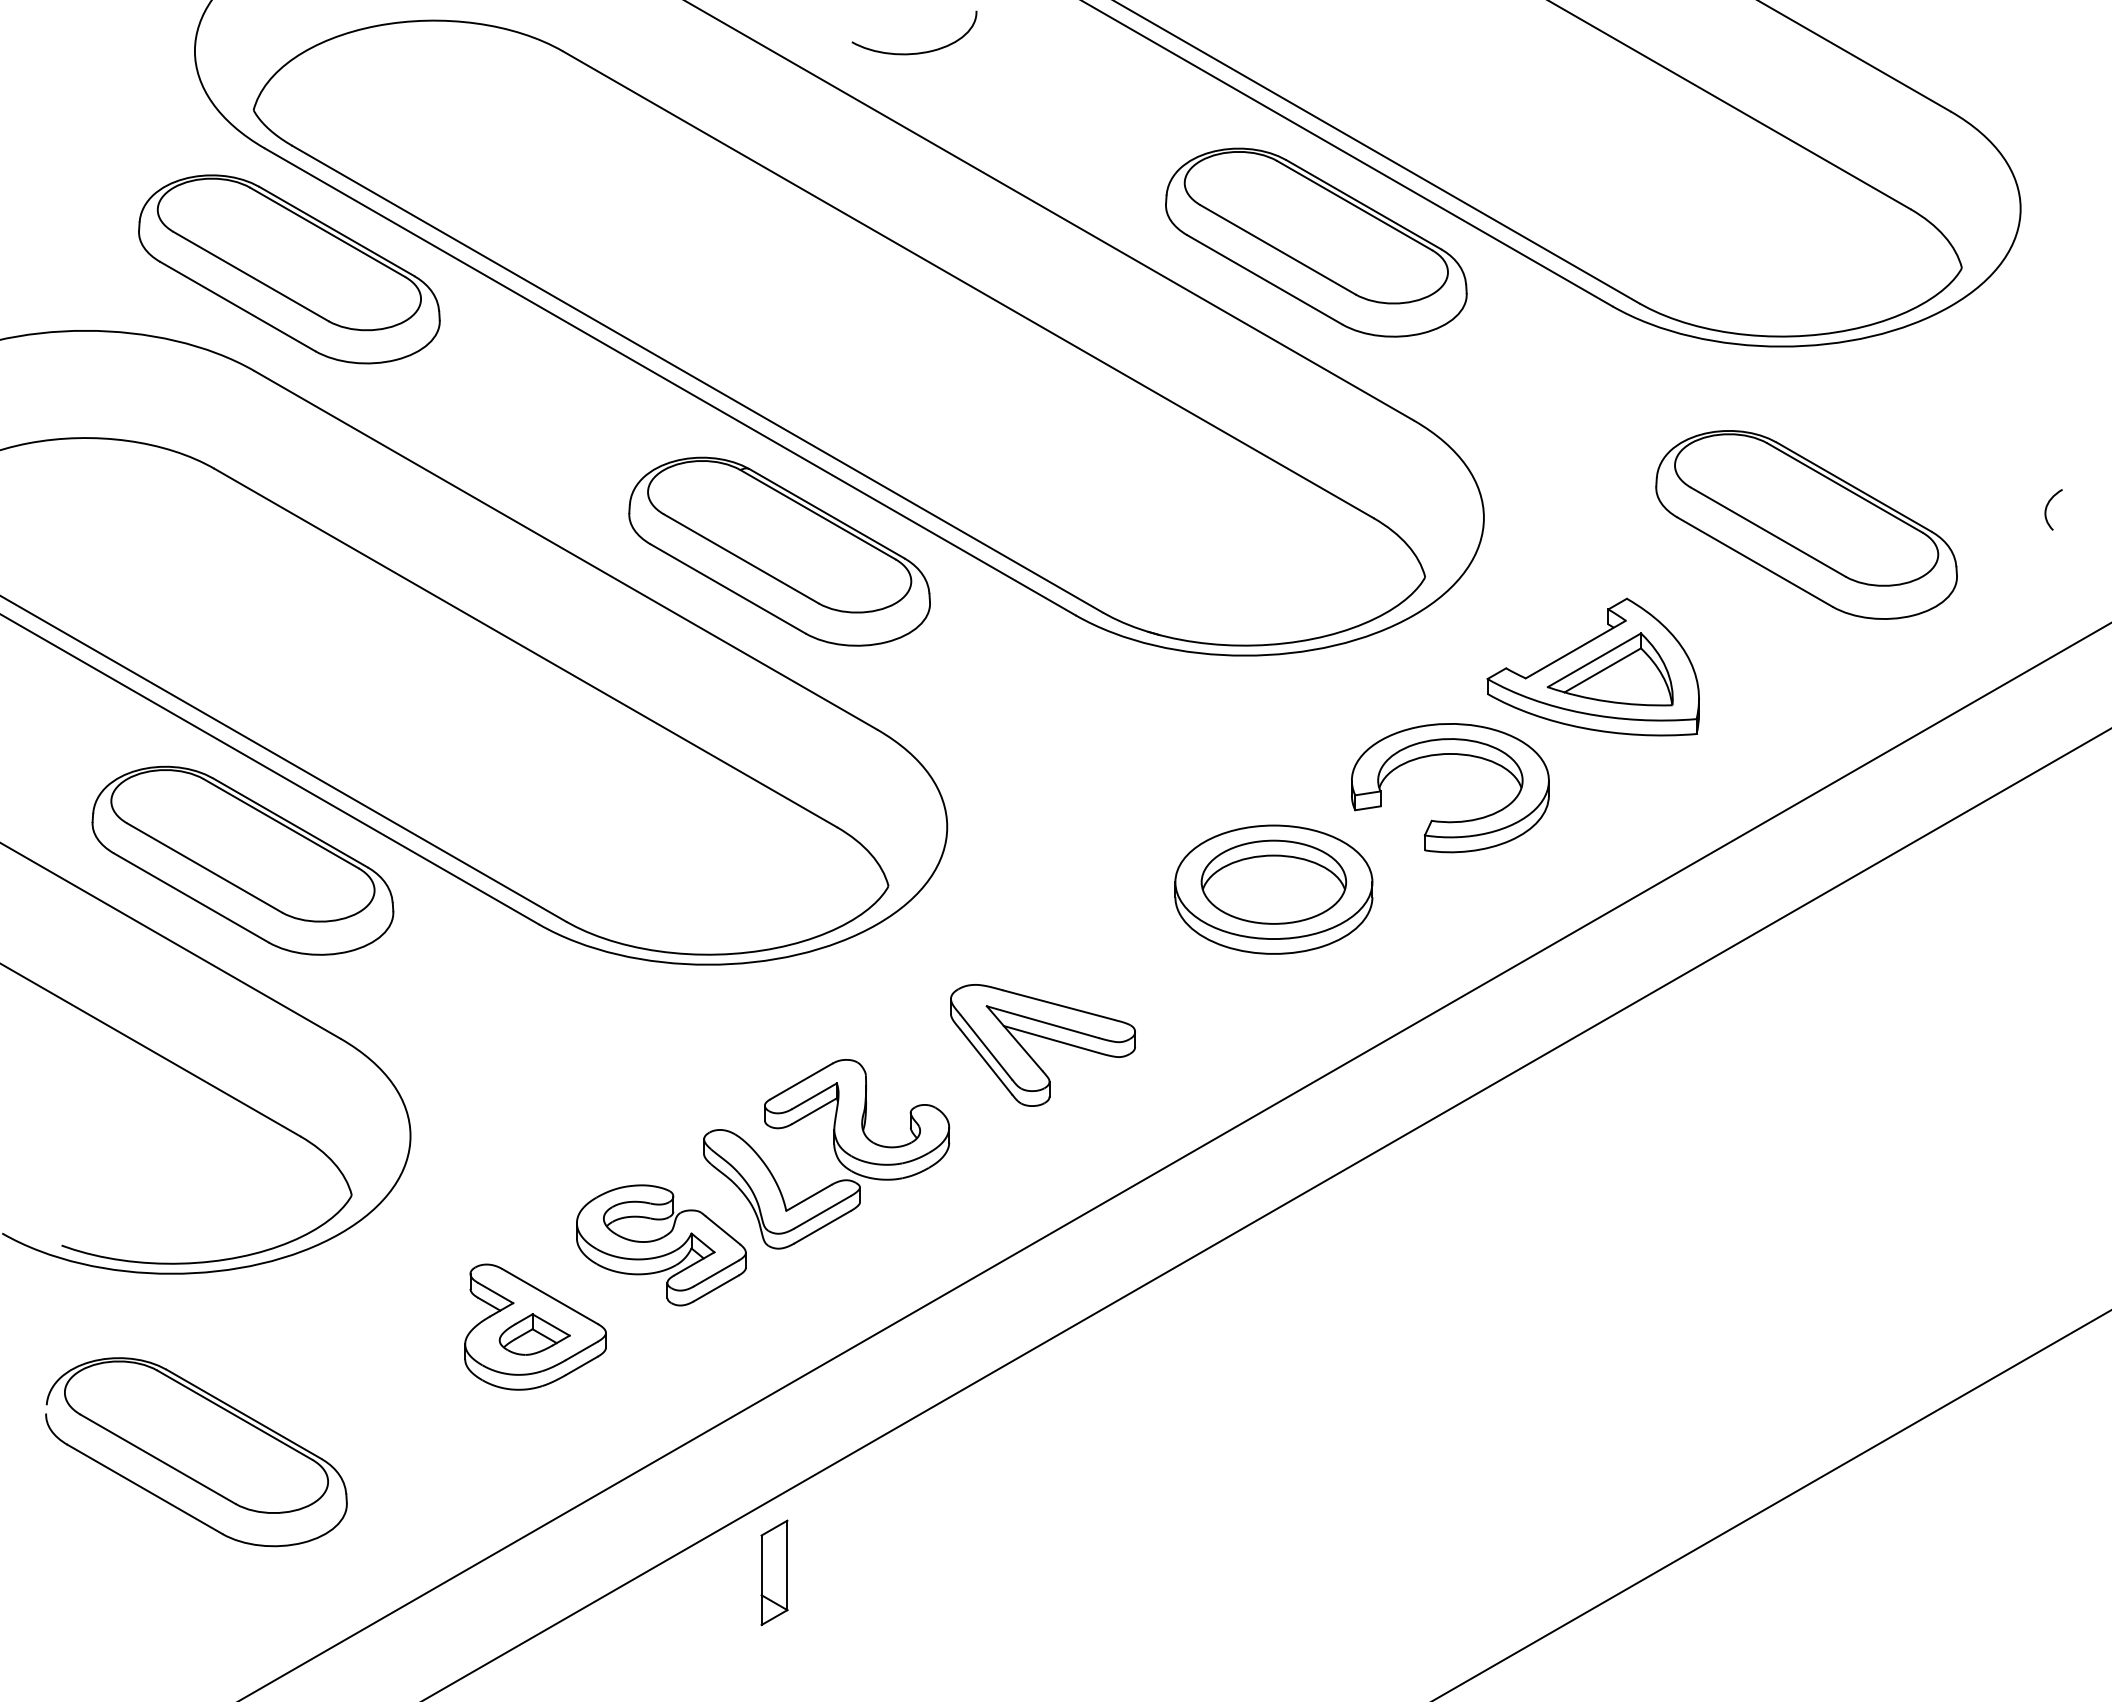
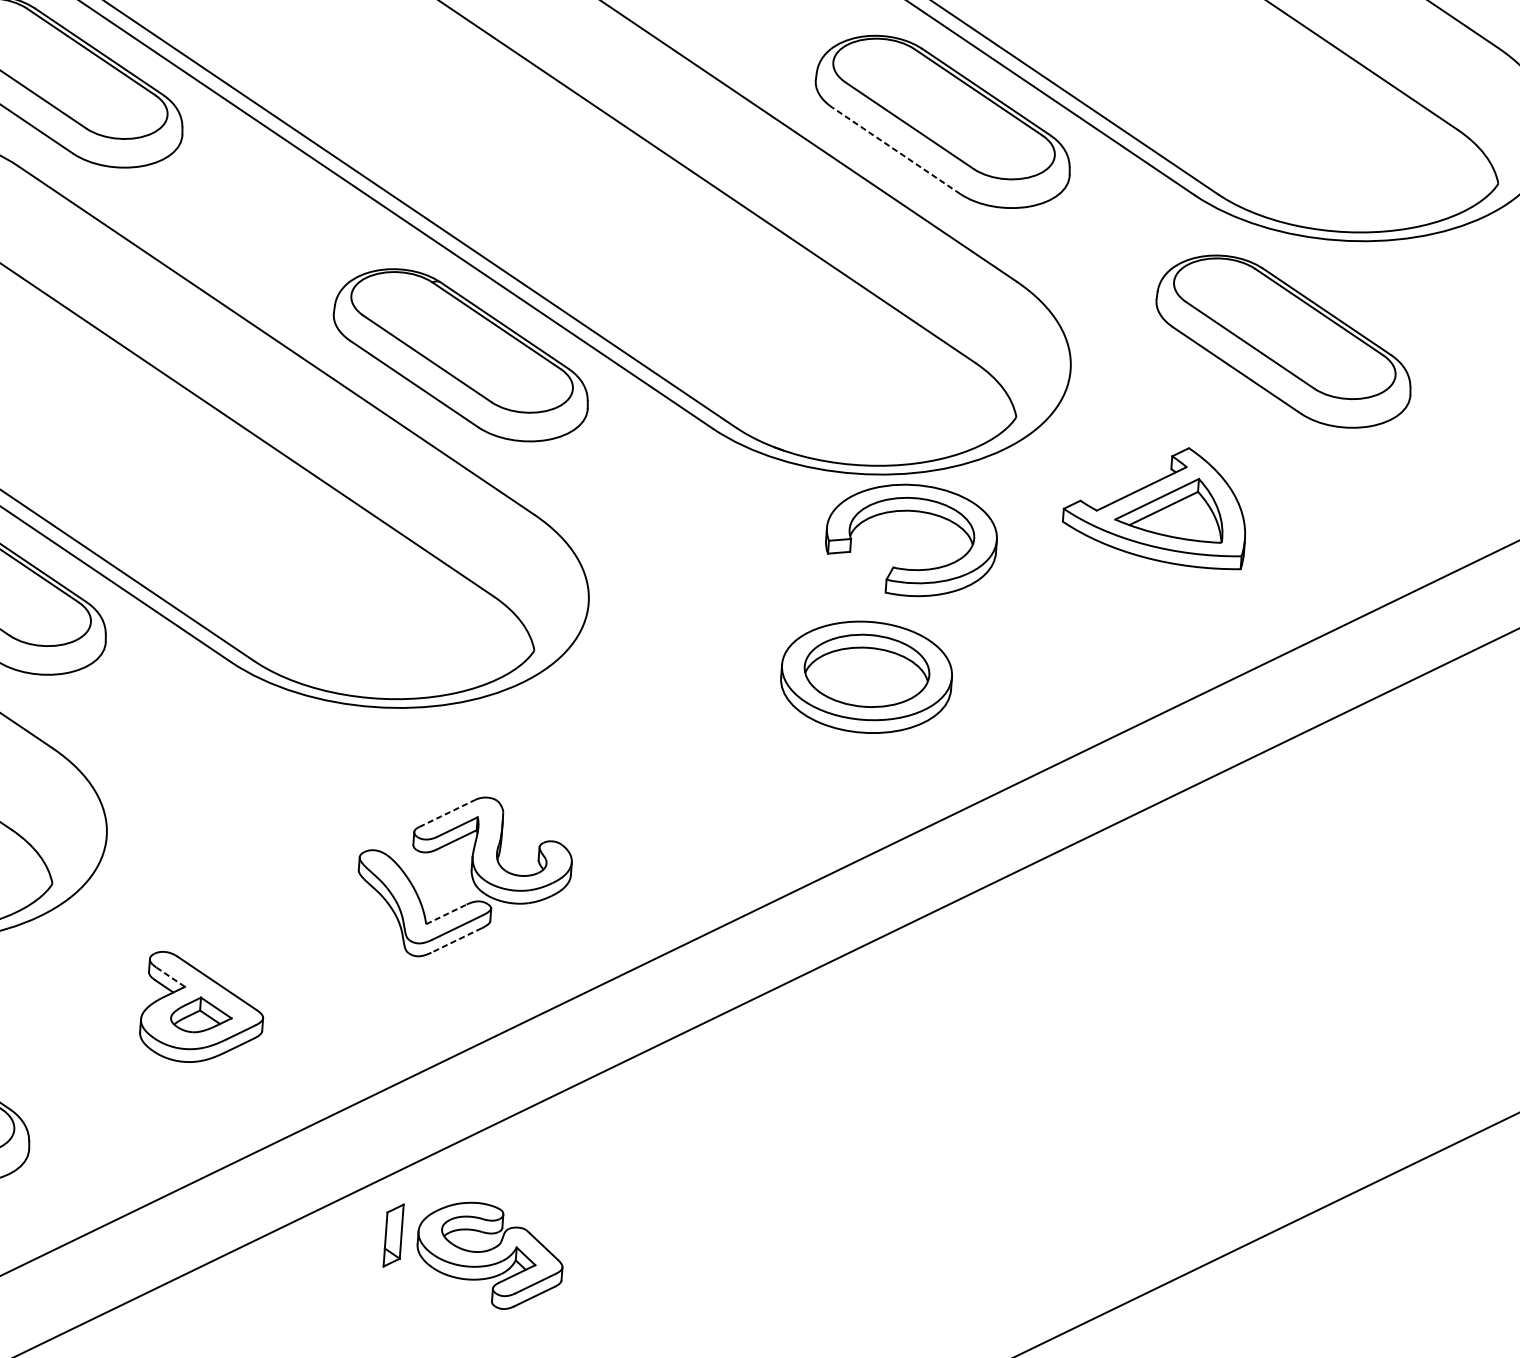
line: (1264, 279) -> (896, 150), solid -> dashed
part: (1806, 524) -> (1283, 341), moved
part: (1450, 821) -> (909, 569), moved
part: (1043, 1038) -> (658, 791), removed
line: (801, 1081) -> (447, 813), solid -> dashed
line: (809, 1197) -> (447, 914), solid -> dashed
line: (822, 1227) -> (456, 940), solid -> dashed
part: (661, 1245) -> (490, 1256), moved
line: (495, 1292) -> (170, 976), solid -> dashed
part: (774, 1572) -> (393, 1235), size x0.7

